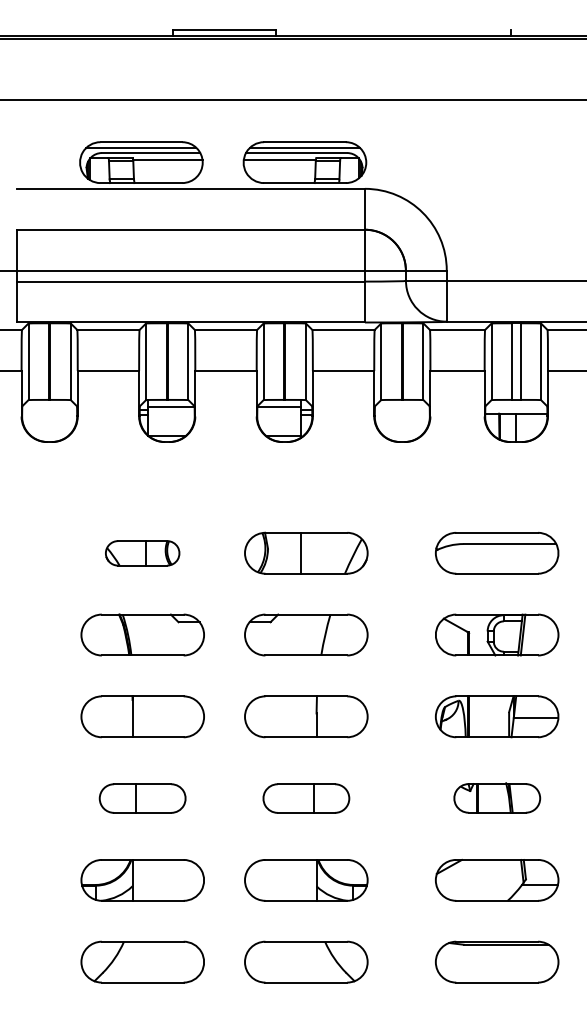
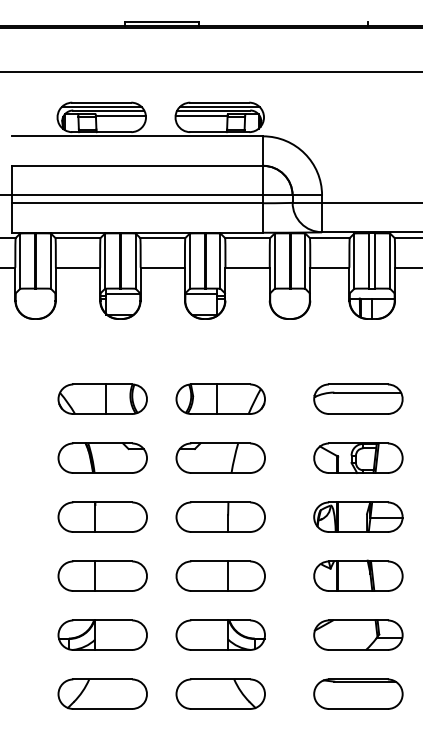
part: (142, 553) -> (102, 399), size x1.67
part: (497, 797) -> (358, 575), size x1.43
part: (142, 798) -> (102, 576), size x1.43
part: (306, 798) -> (220, 576), size x1.43

